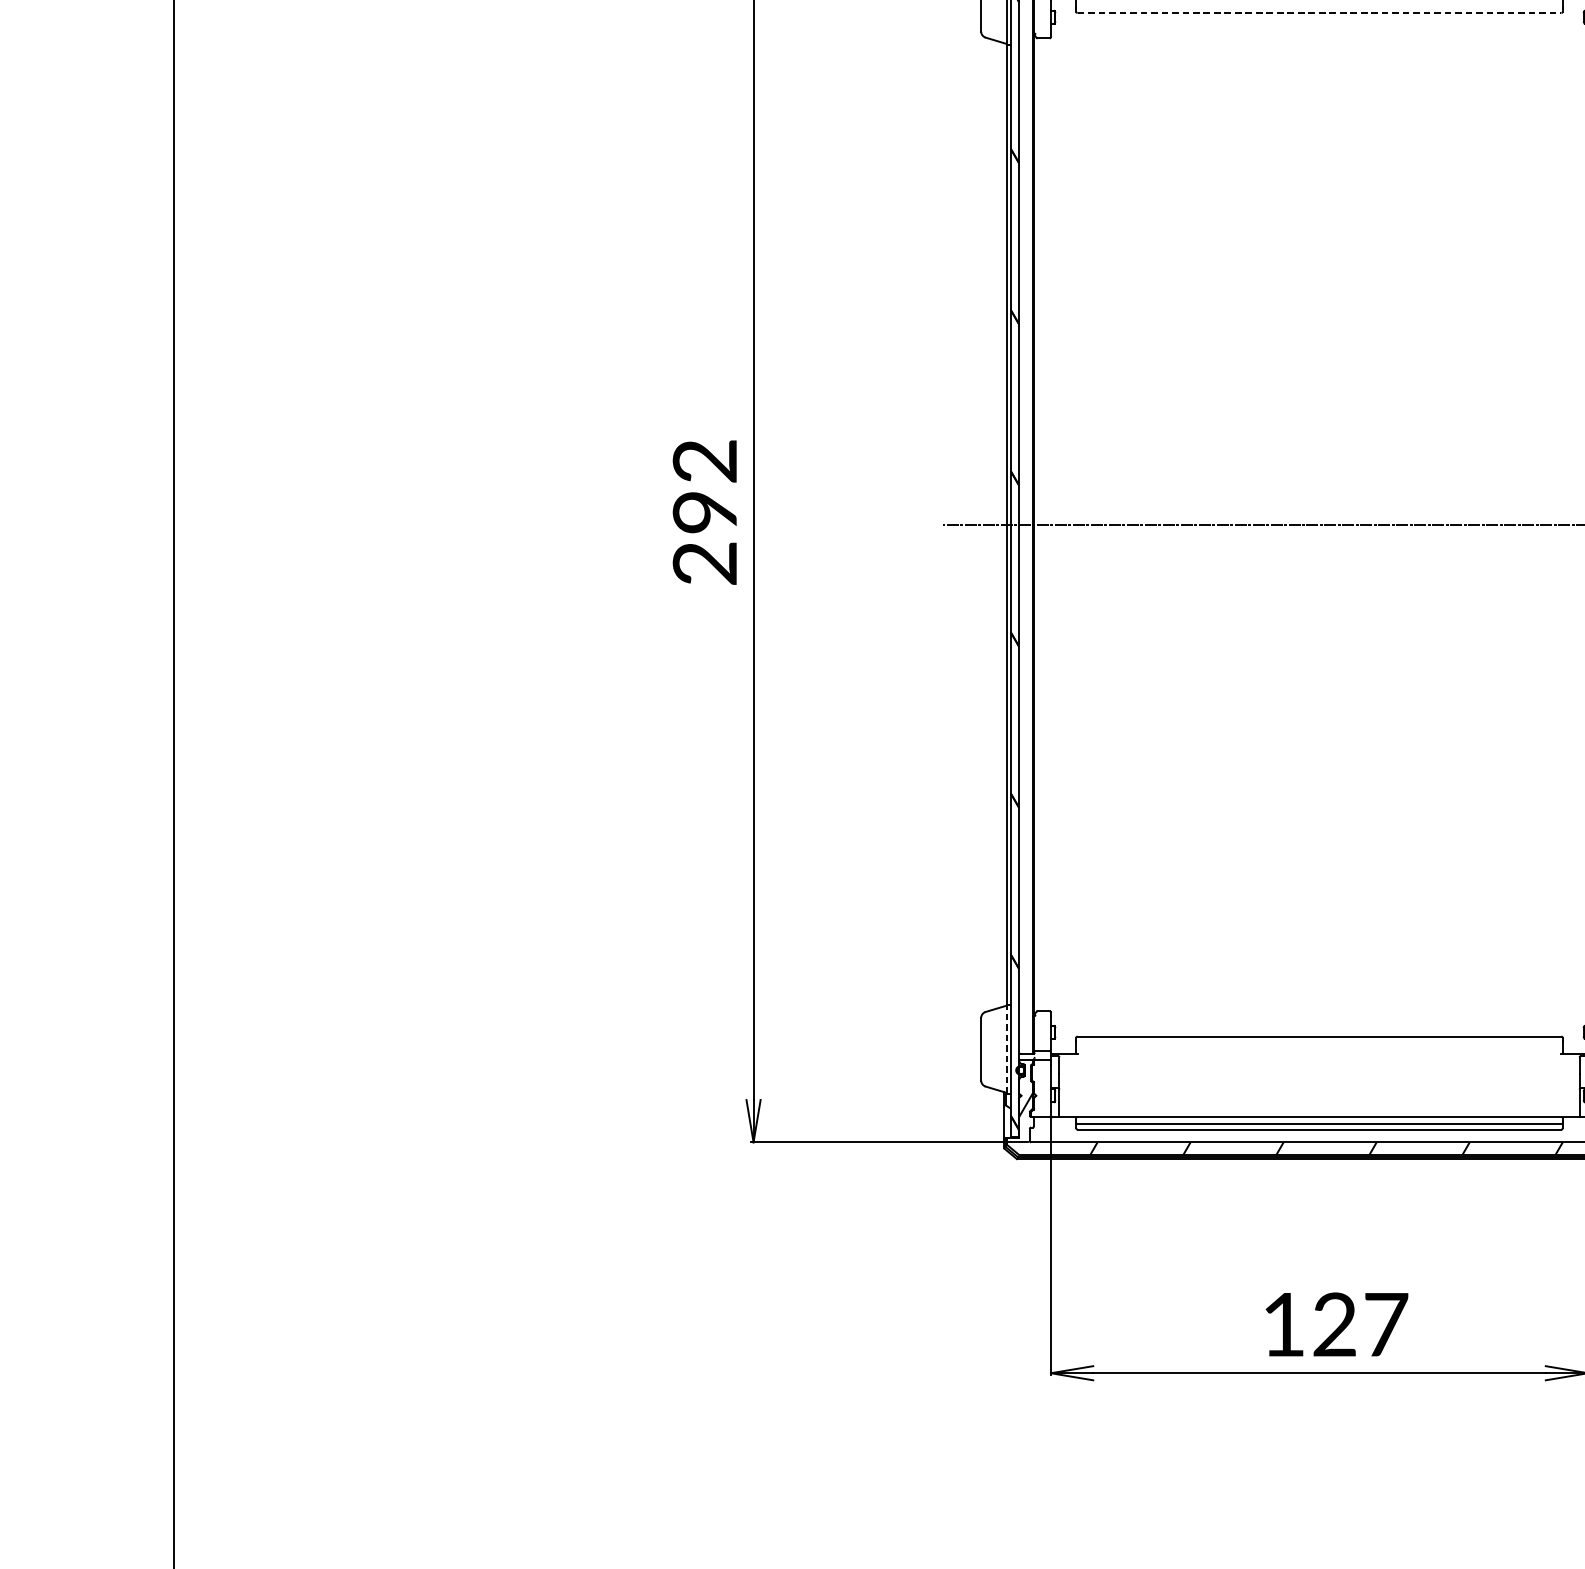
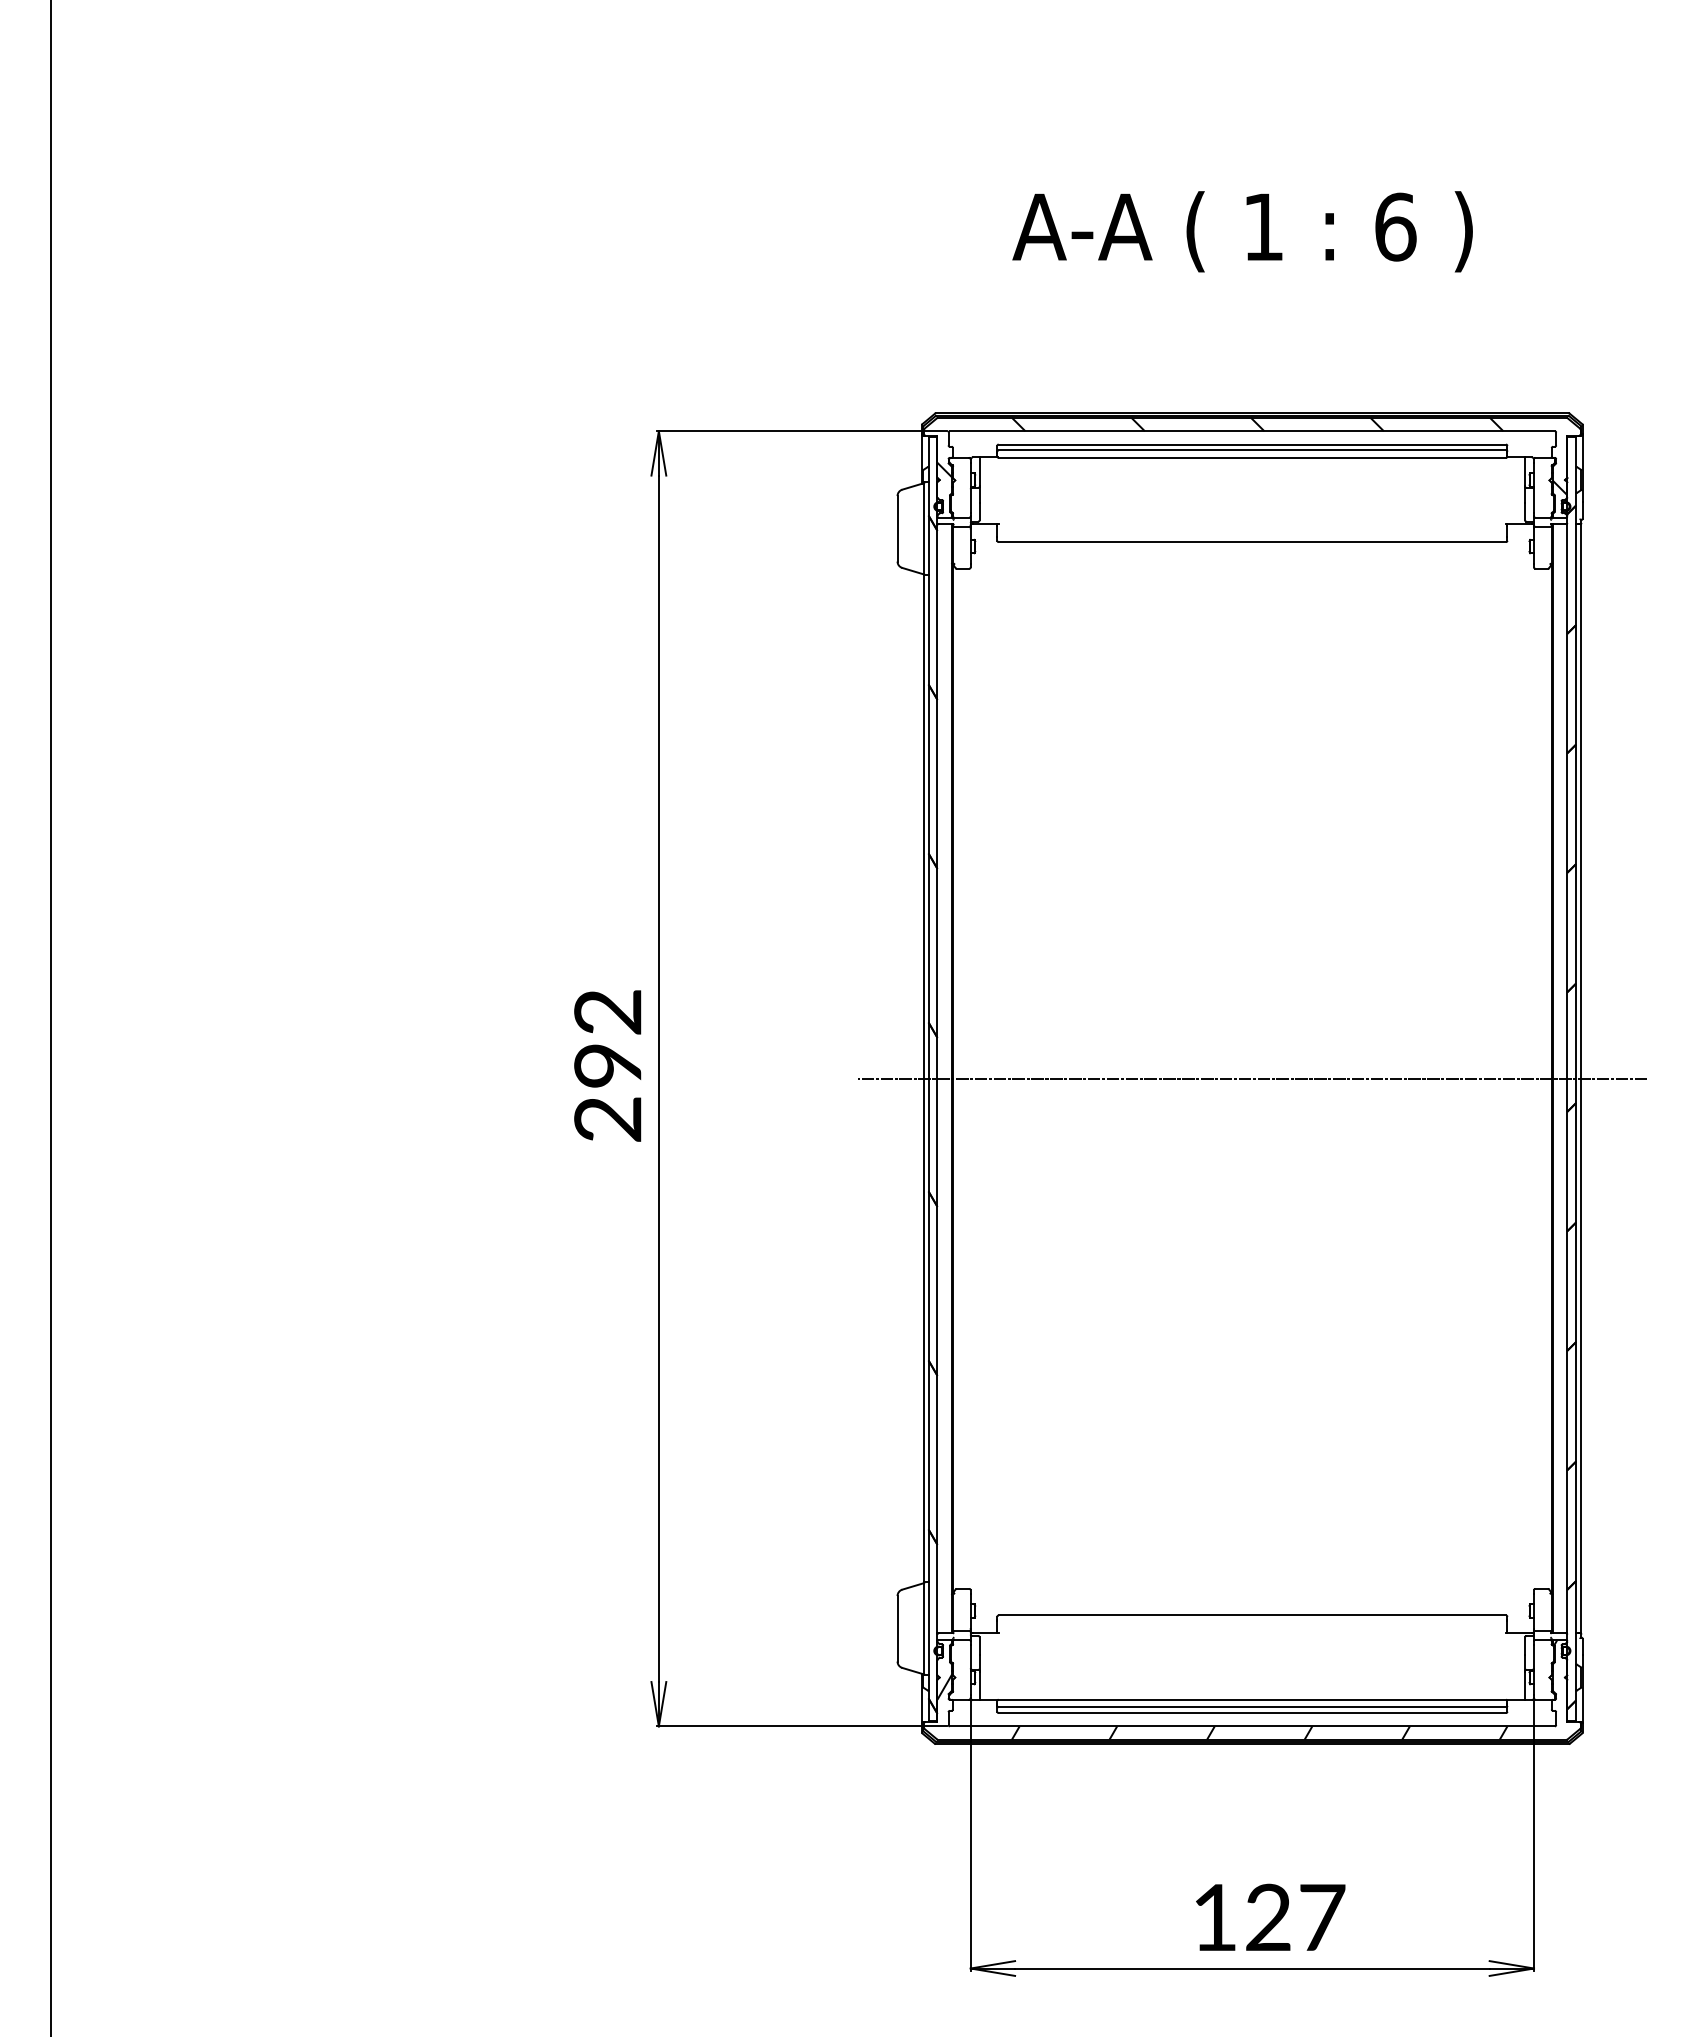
line: (1319, 13) -> (1252, 542), dashed -> solid
line: (1006, 1049) -> (924, 1628), dashed -> solid

